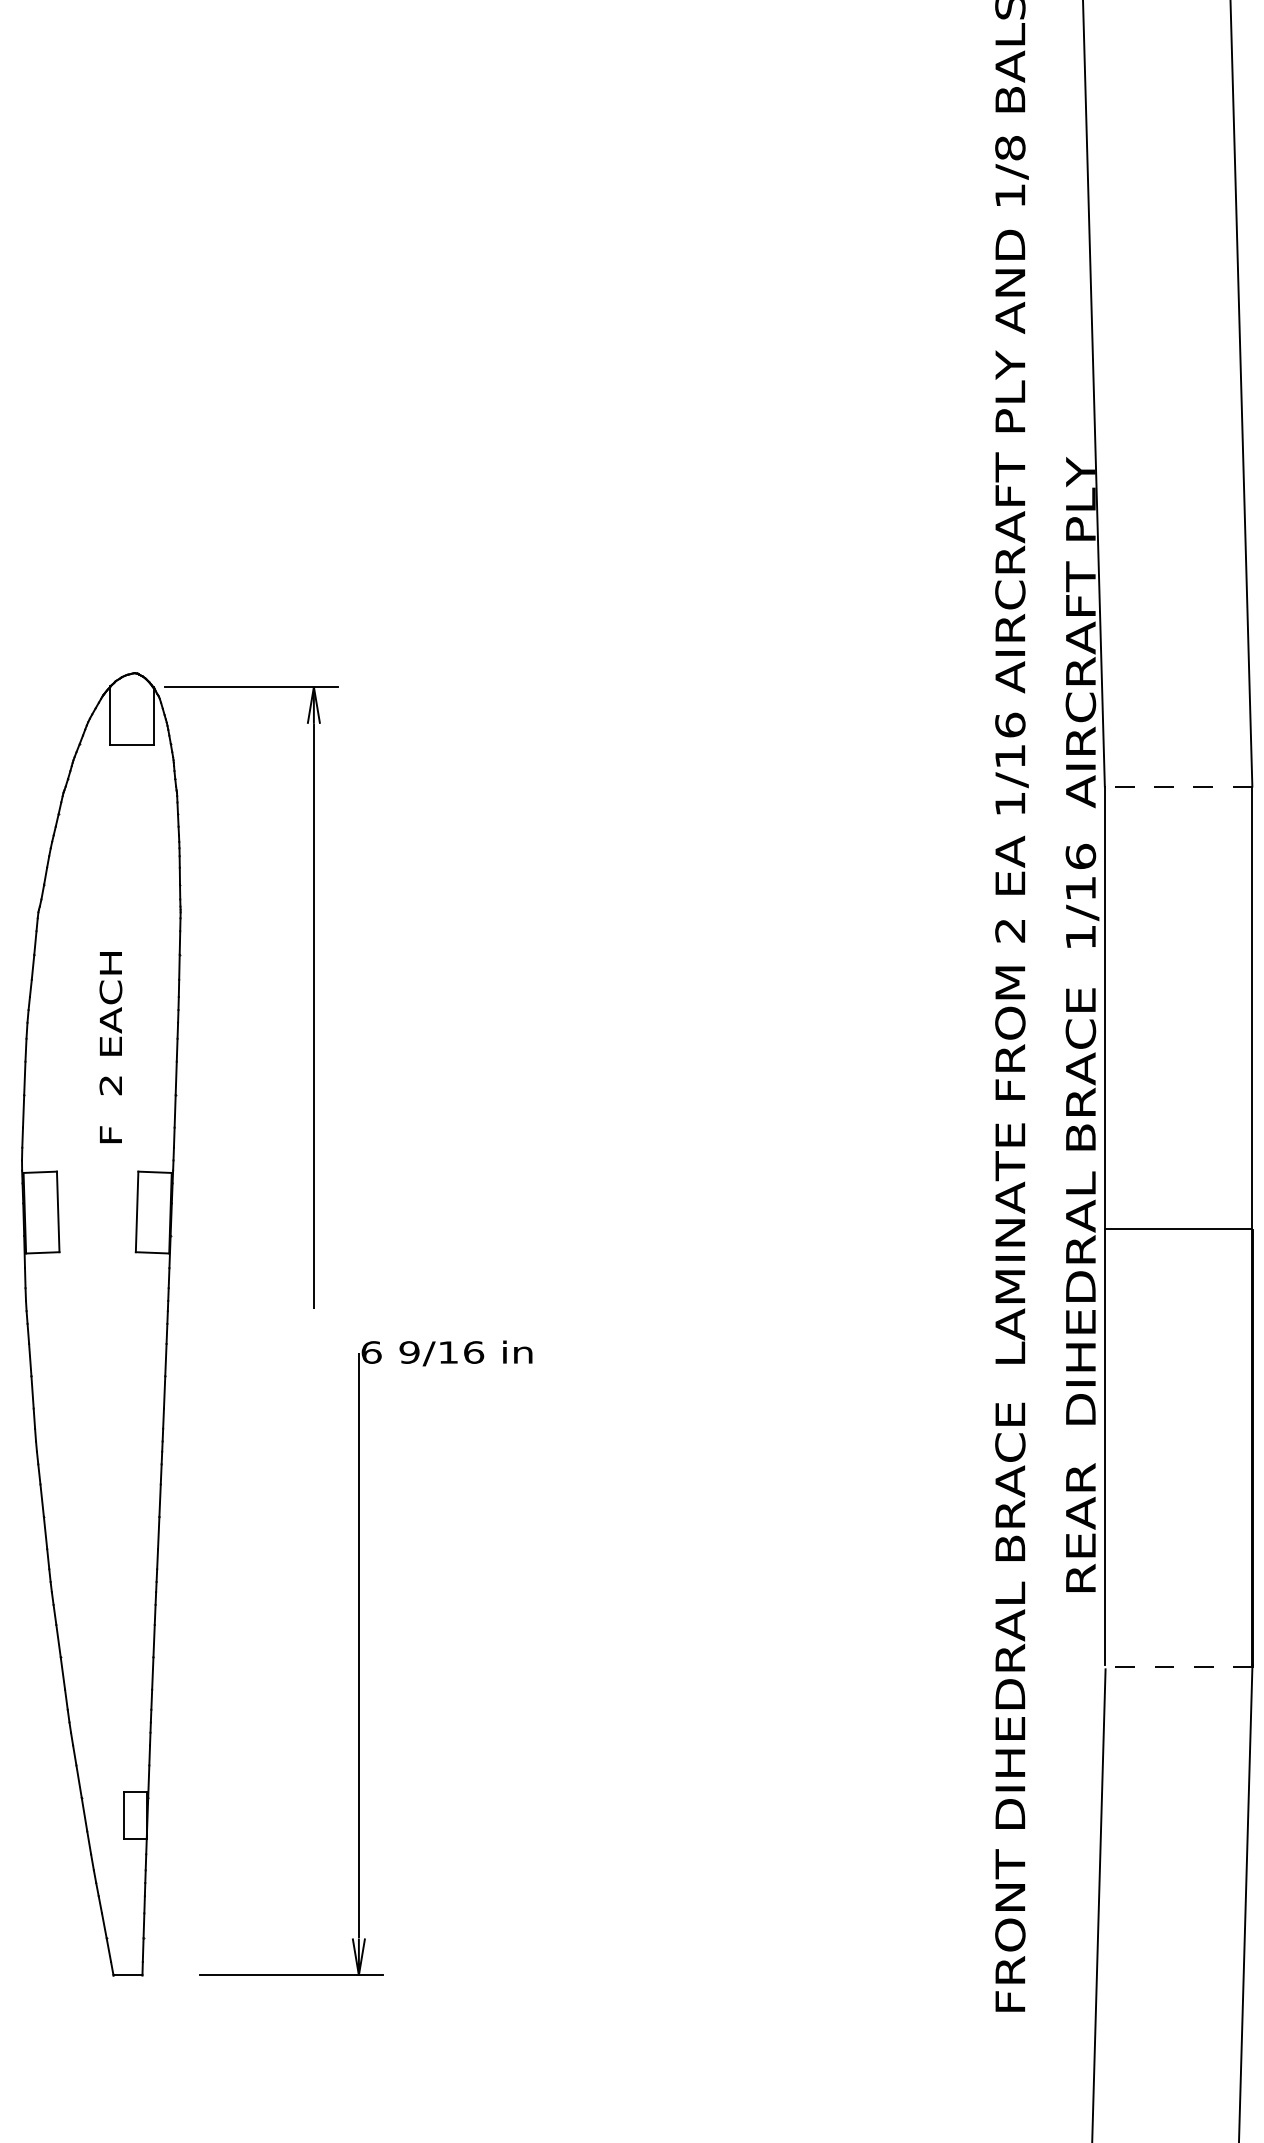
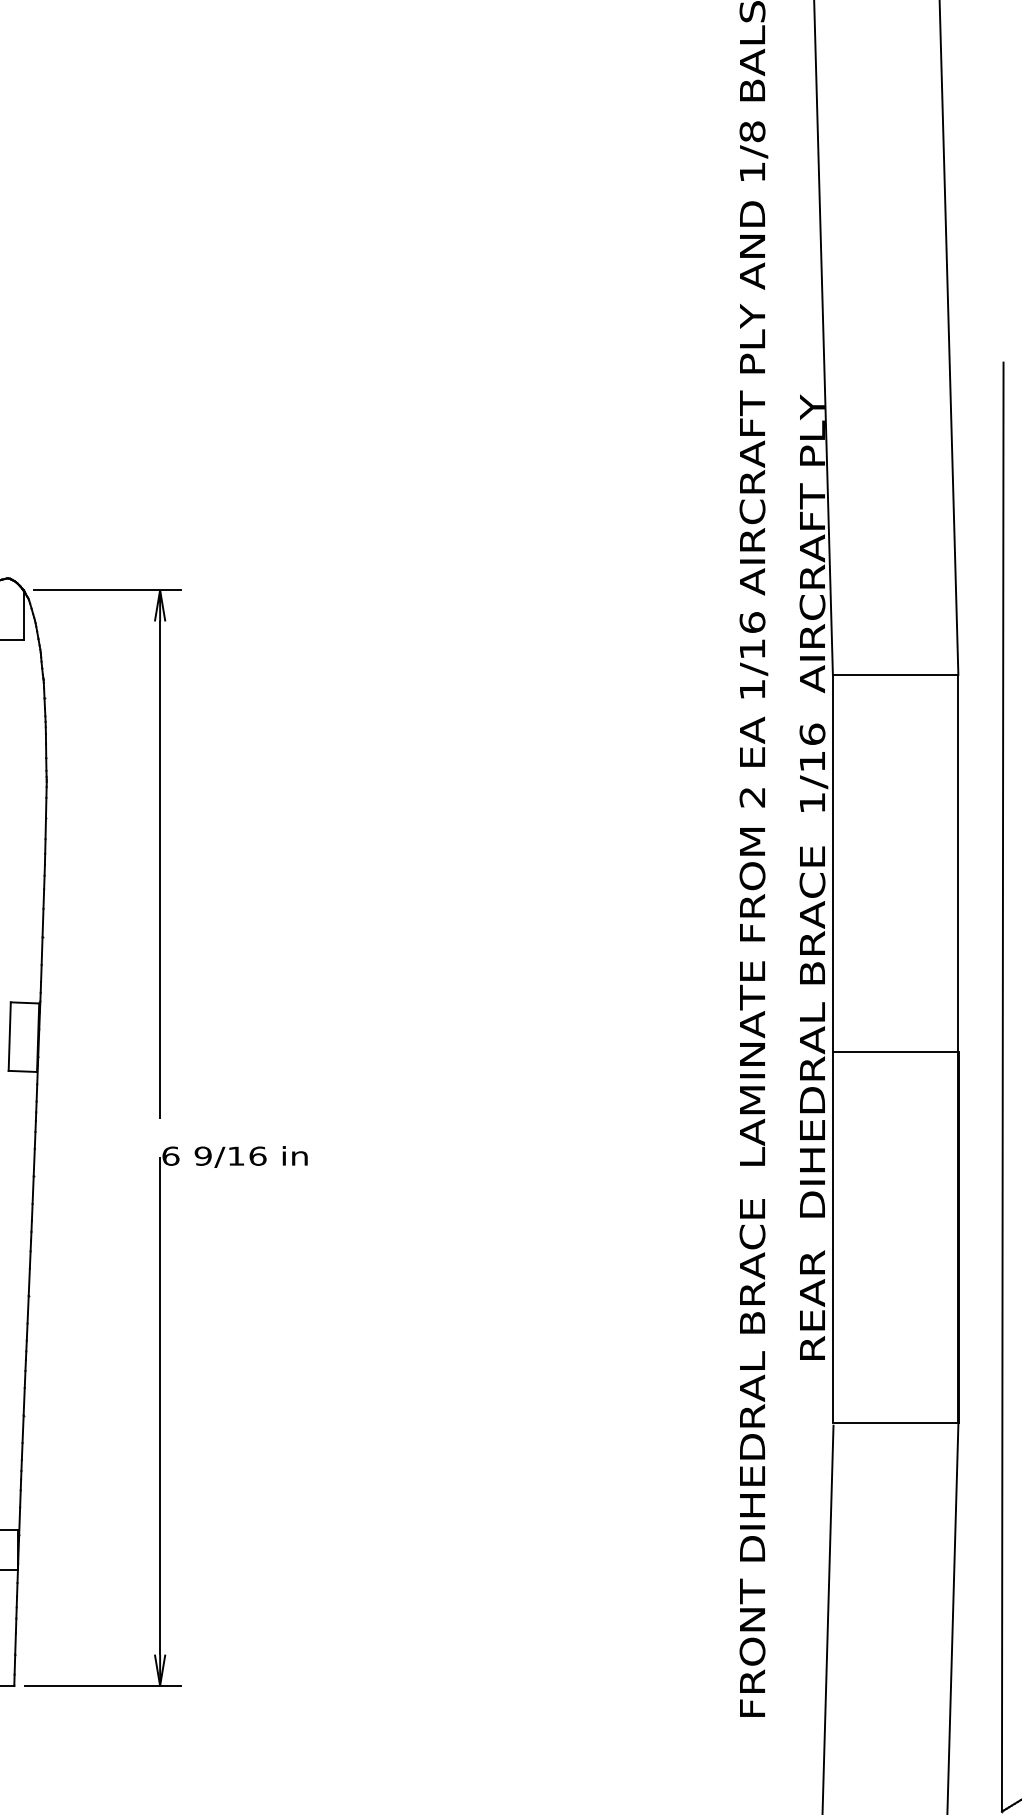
line: (1178, 786) -> (895, 674), dashed -> solid
part: (365, 1657) -> (165, 1415), moved
line: (1178, 1666) -> (895, 1423), dashed -> solid

